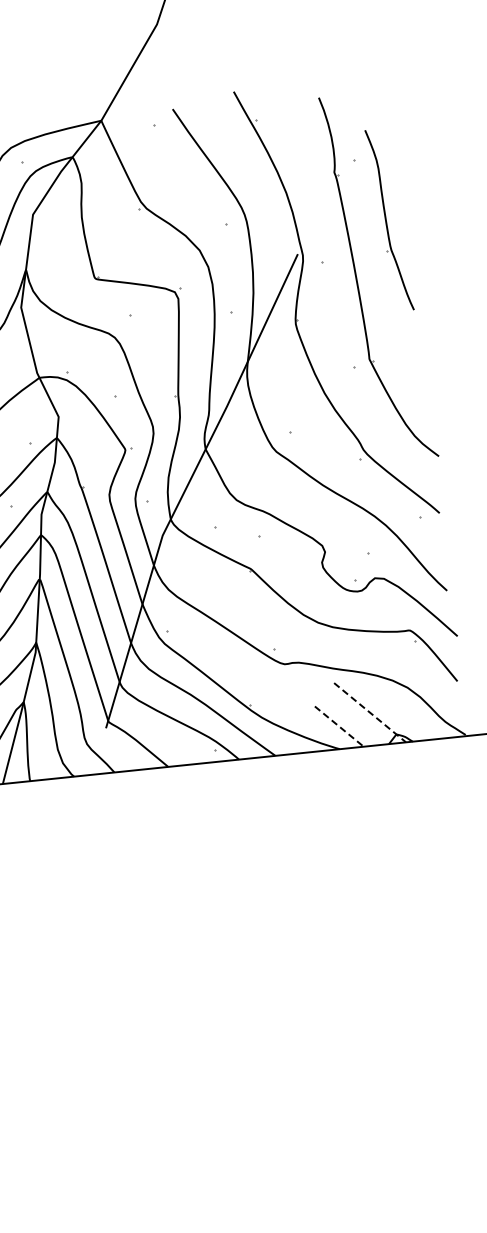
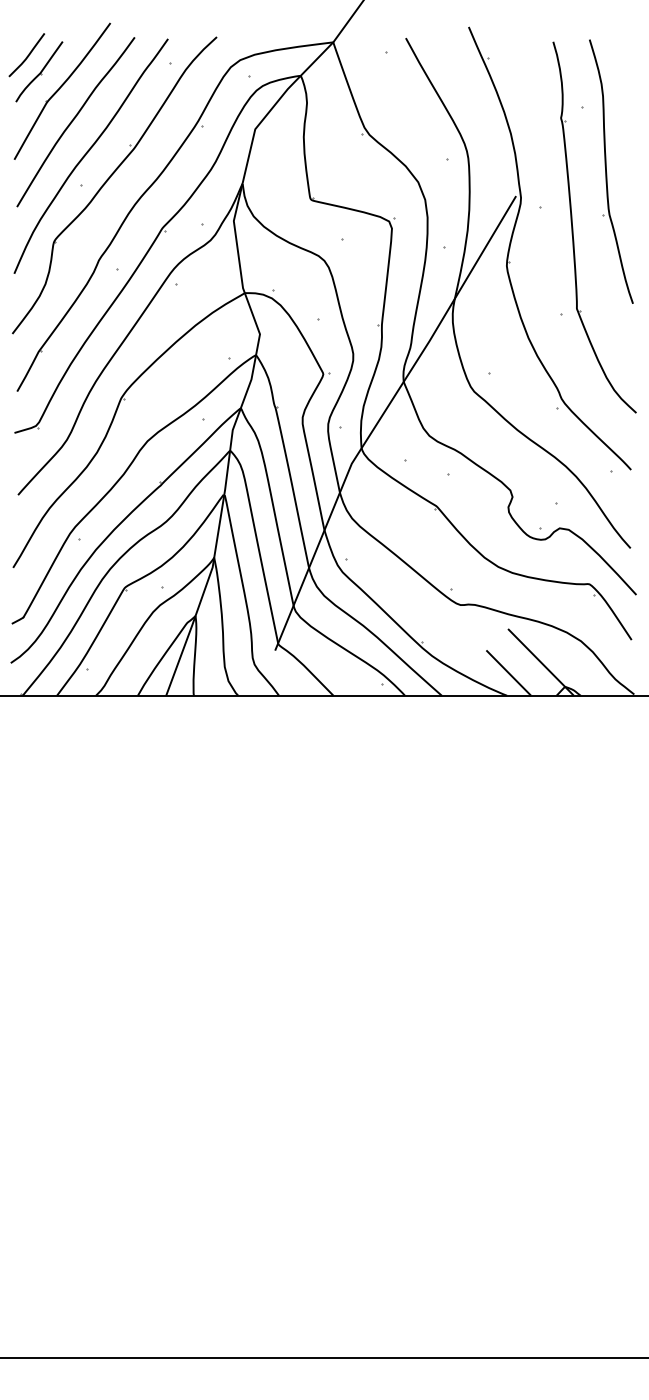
part: (389, 220) -> (611, 171), size x1.43
line: (369, 712) -> (540, 662), dashed -> solid
line: (339, 727) -> (508, 673), dashed -> solid

